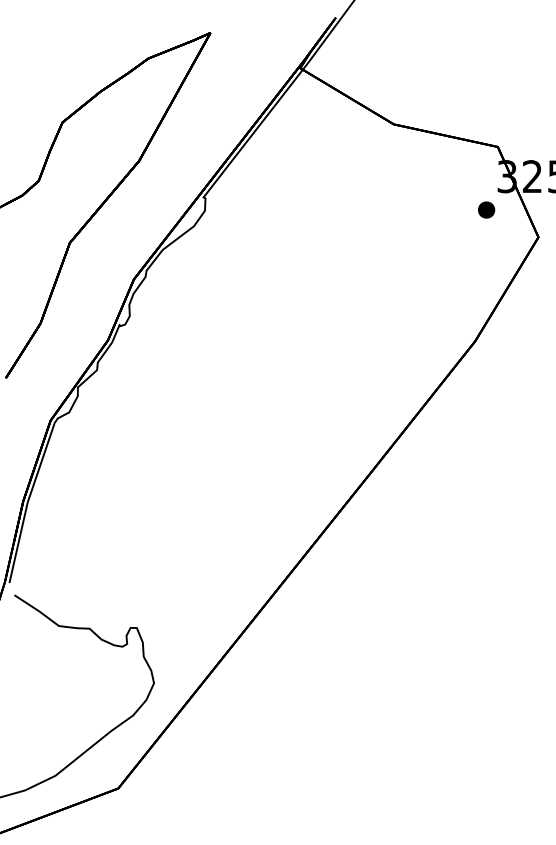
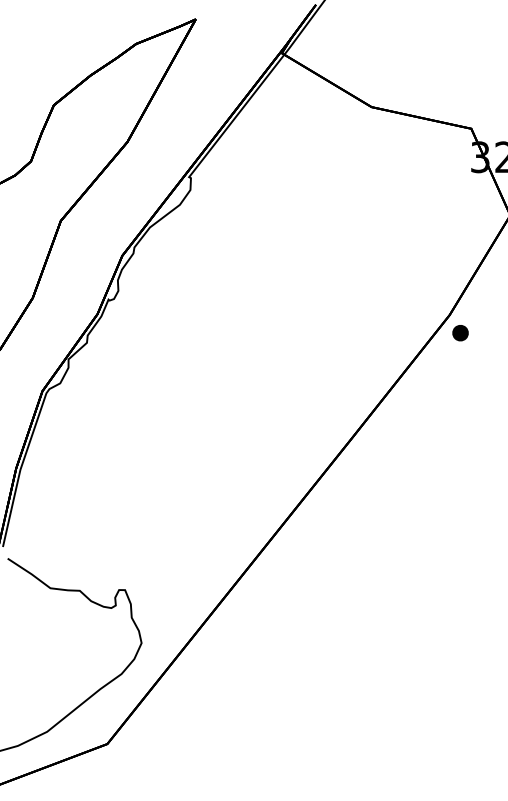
part: (486, 209) -> (460, 332), moved

